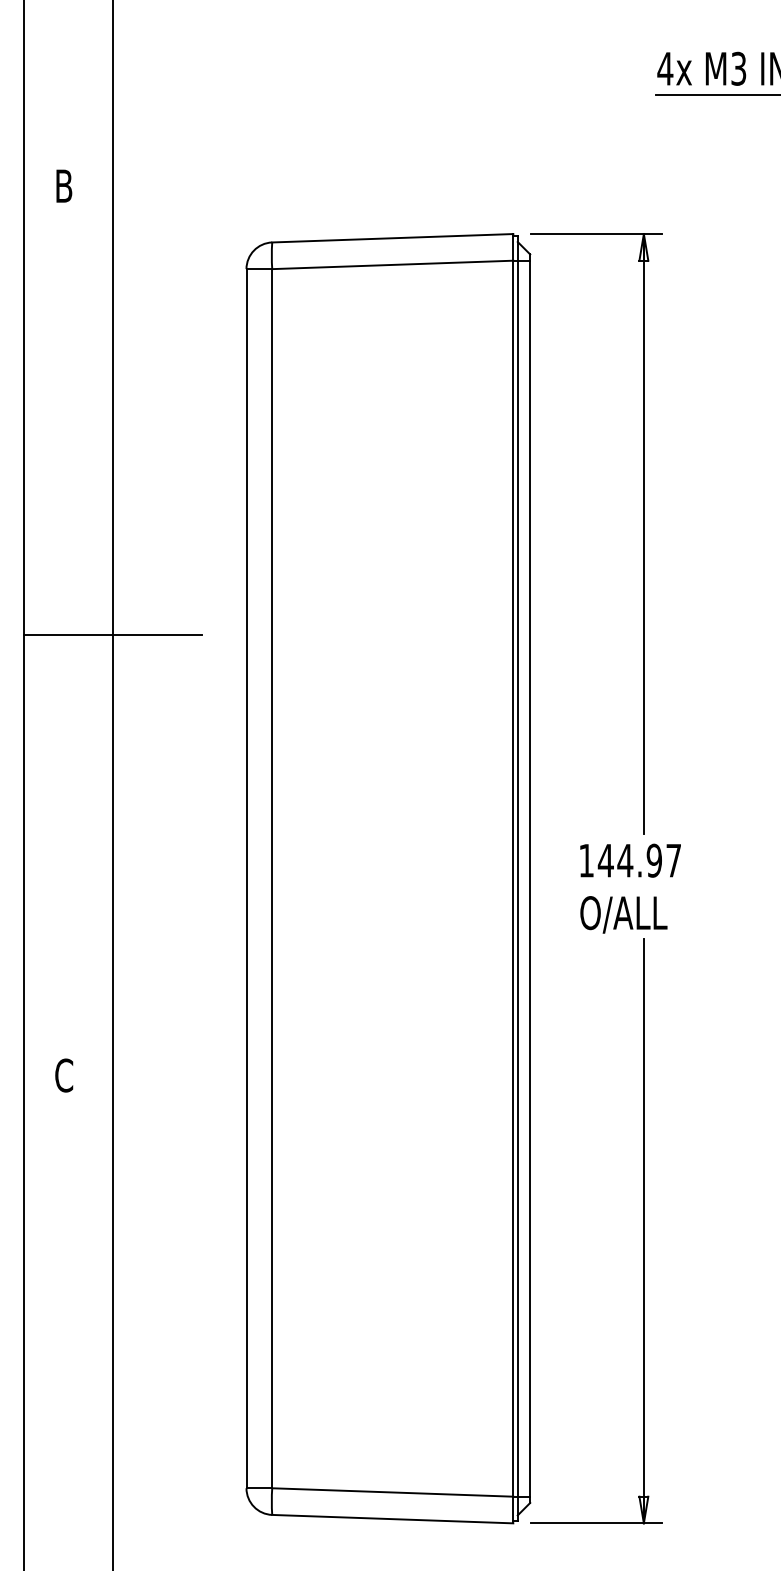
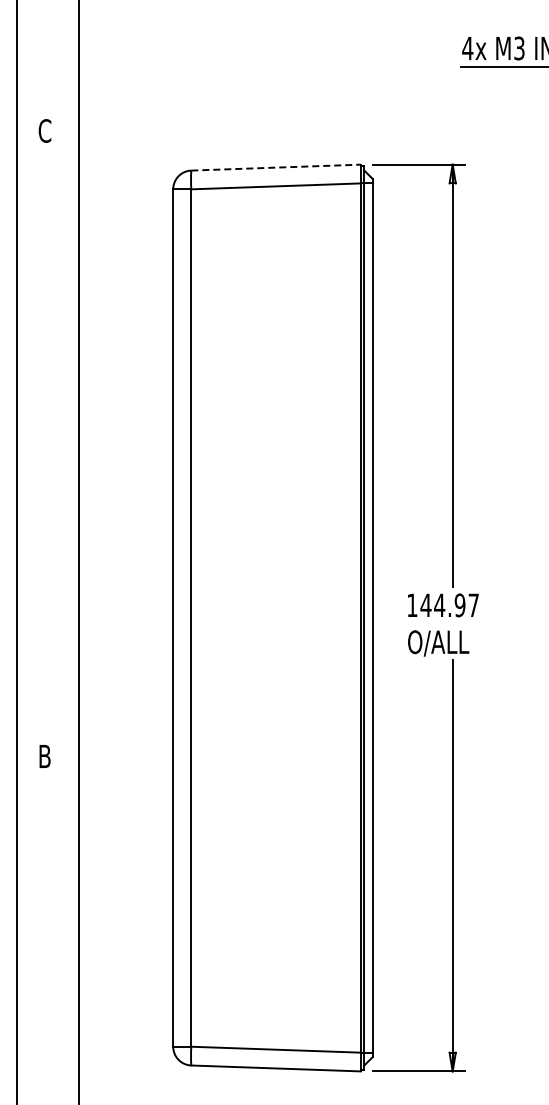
text: (63, 185) -> (44, 130), B -> C
line: (393, 238) -> (276, 167), solid -> dashed
line: (111, 634) -> (78, 446), removed
text: (63, 1075) -> (44, 756), C -> B

